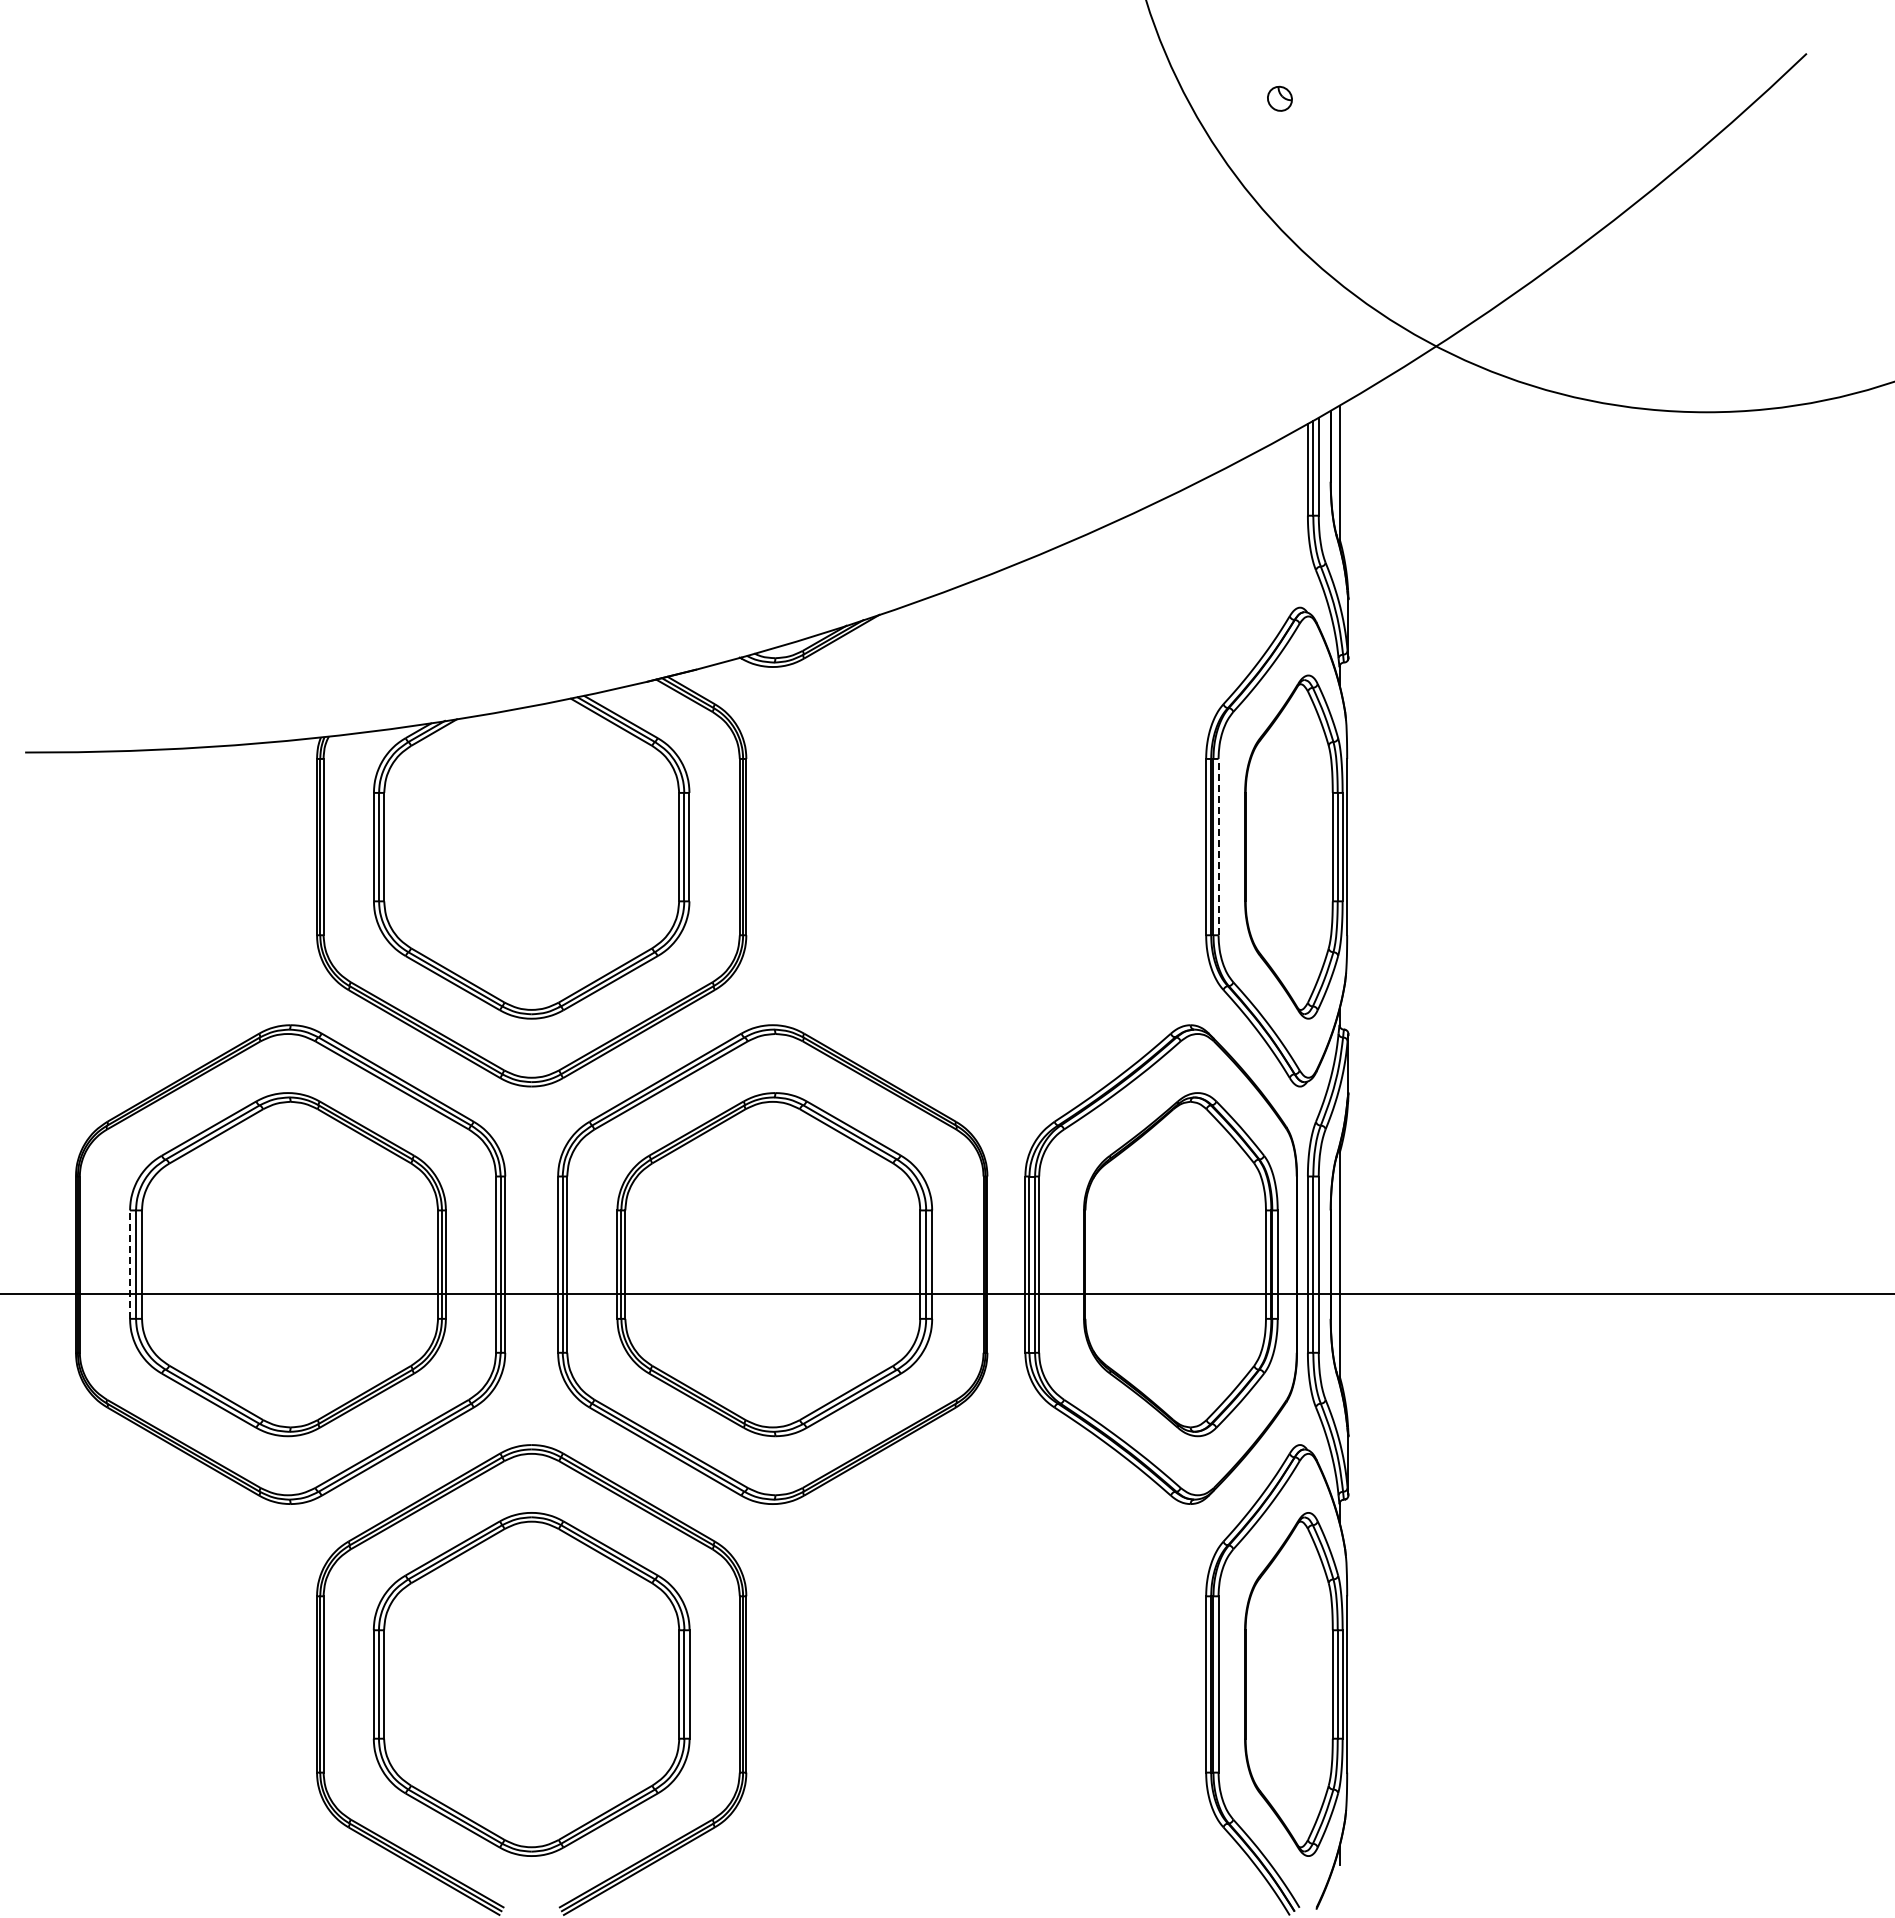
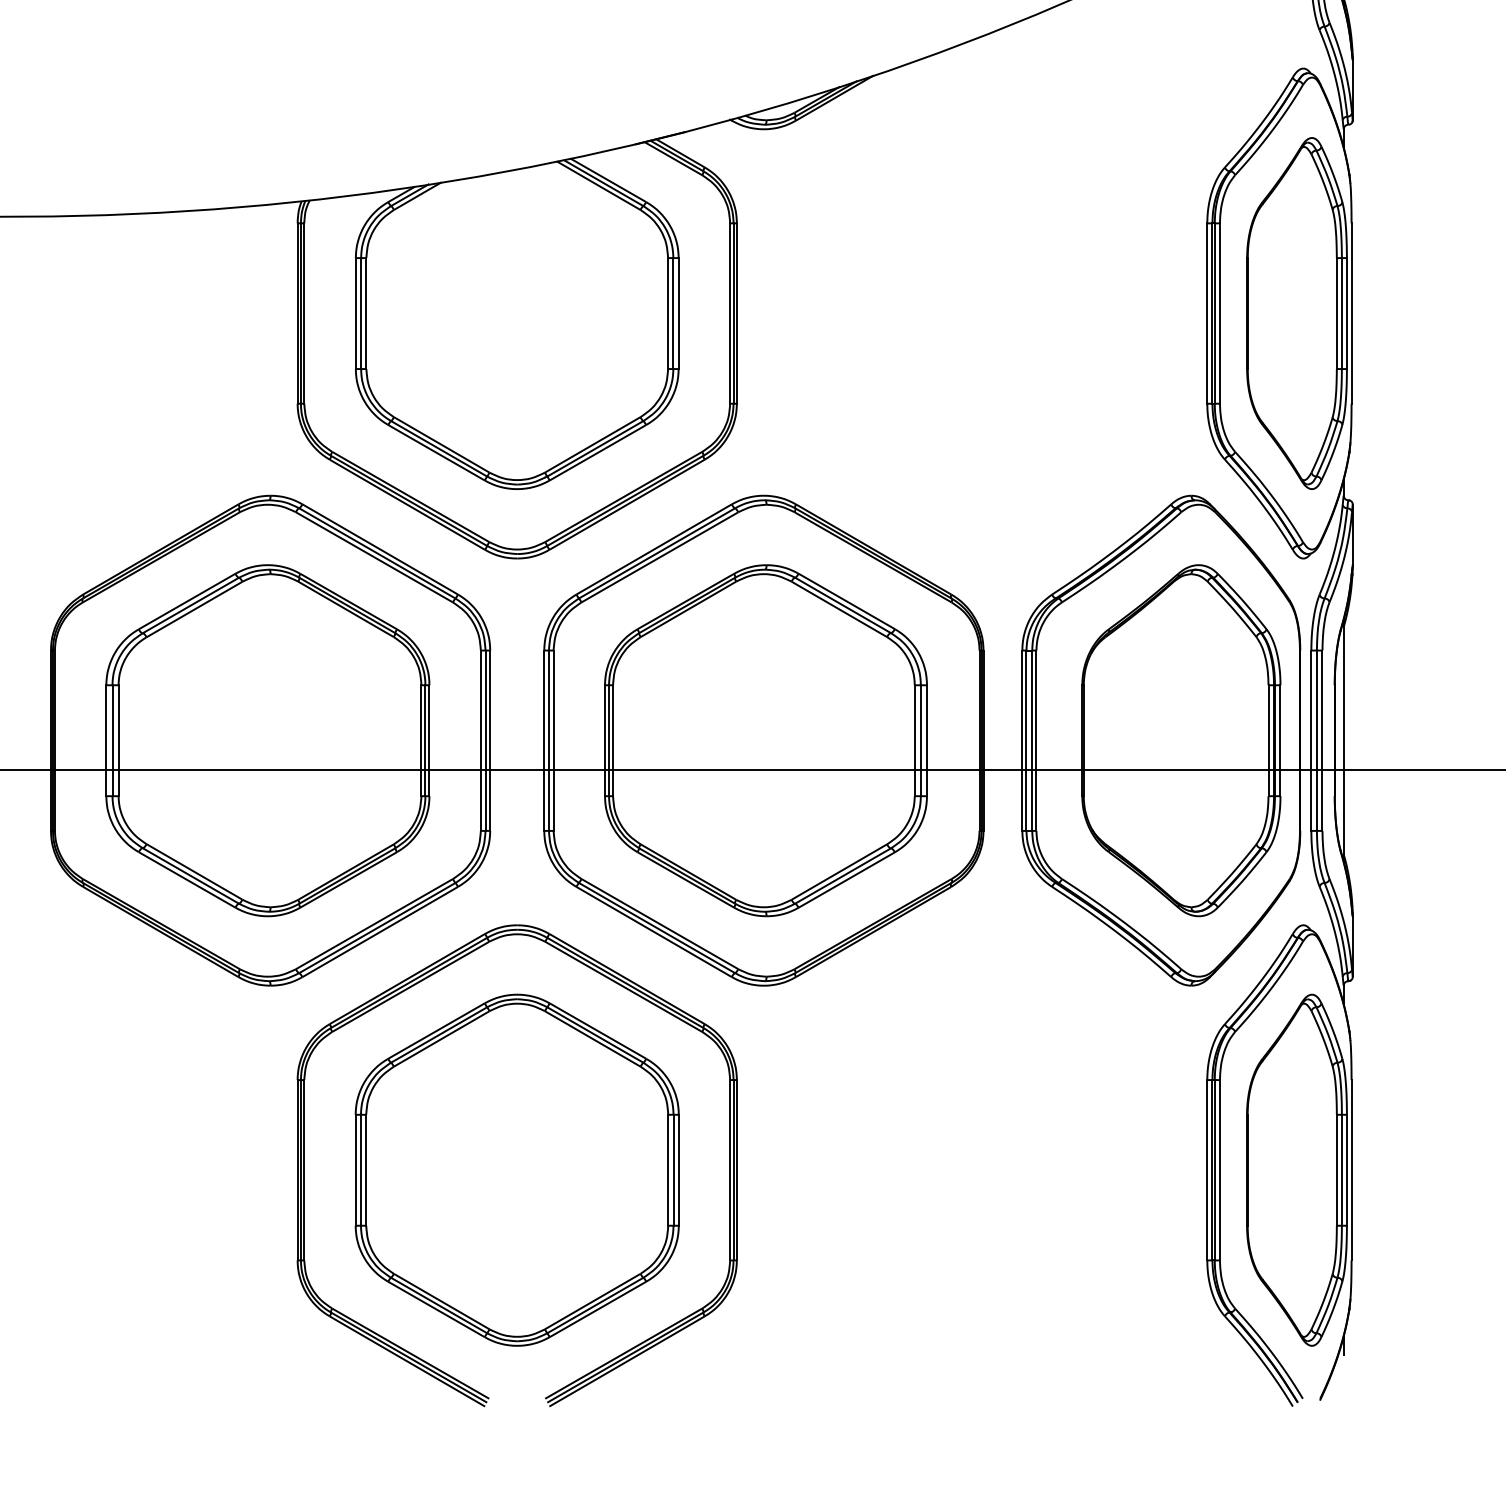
line: (1218, 846) -> (1219, 312), dashed -> solid
line: (130, 1264) -> (106, 740), dashed -> solid

